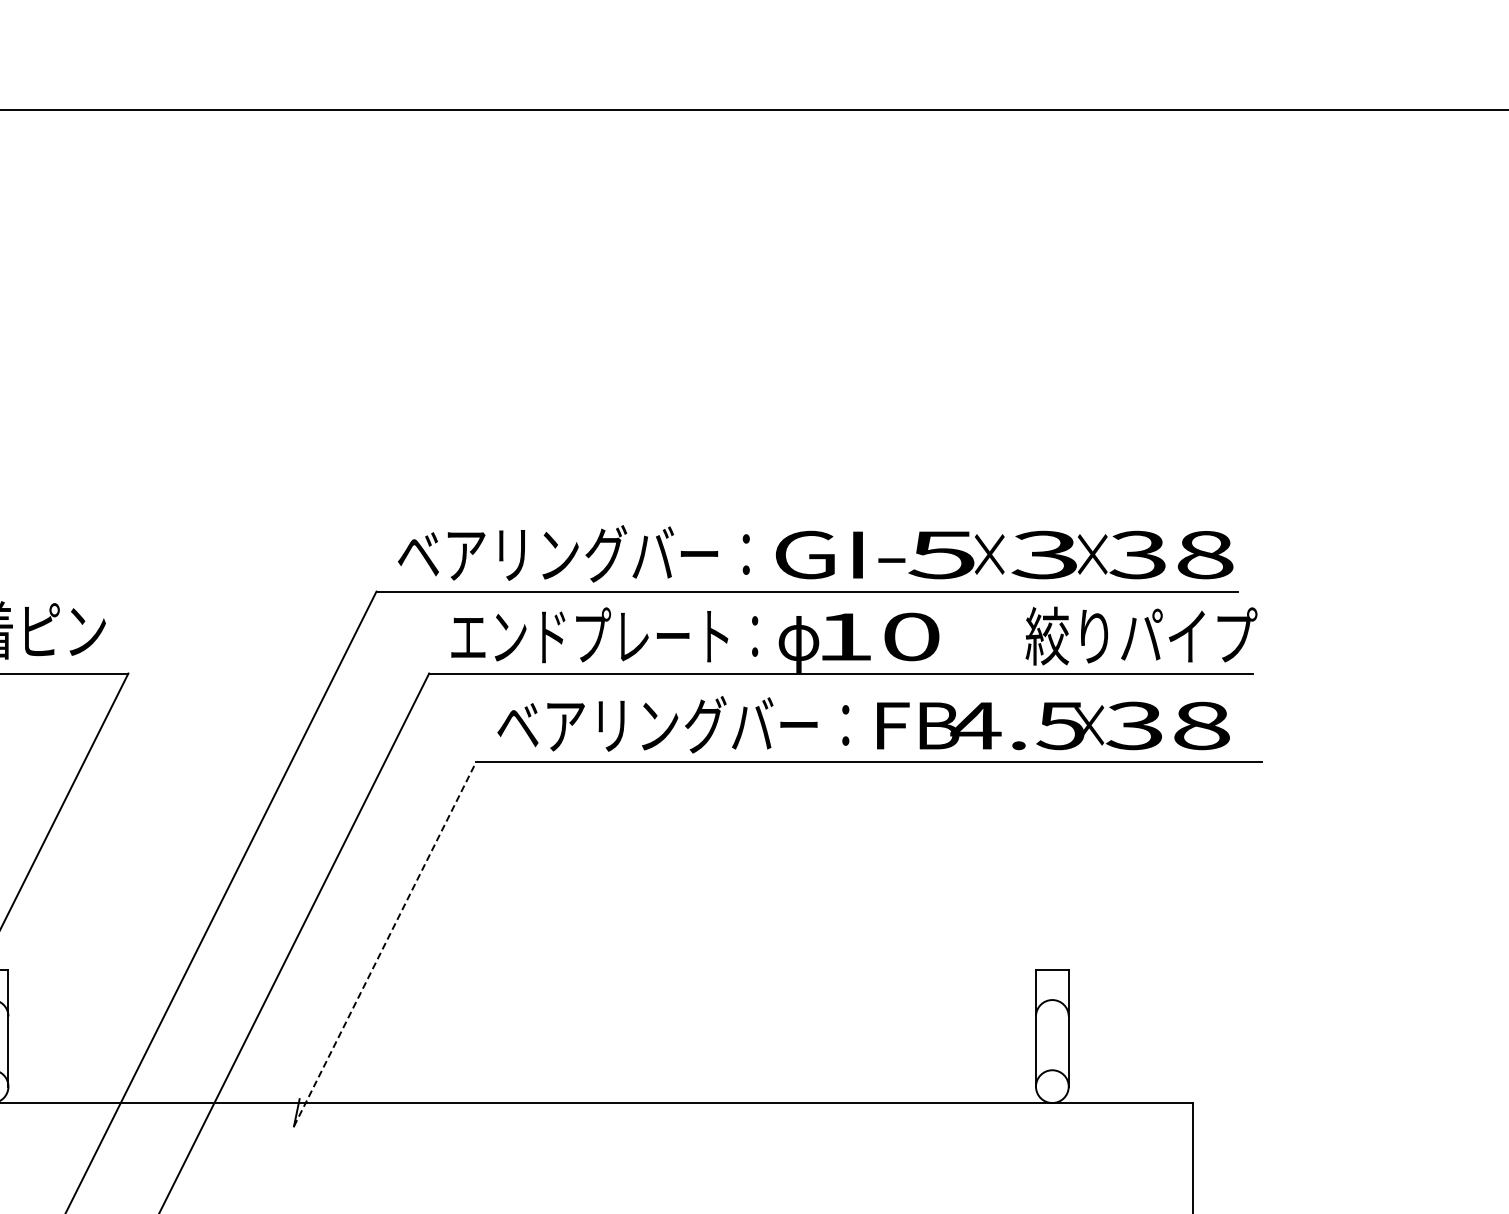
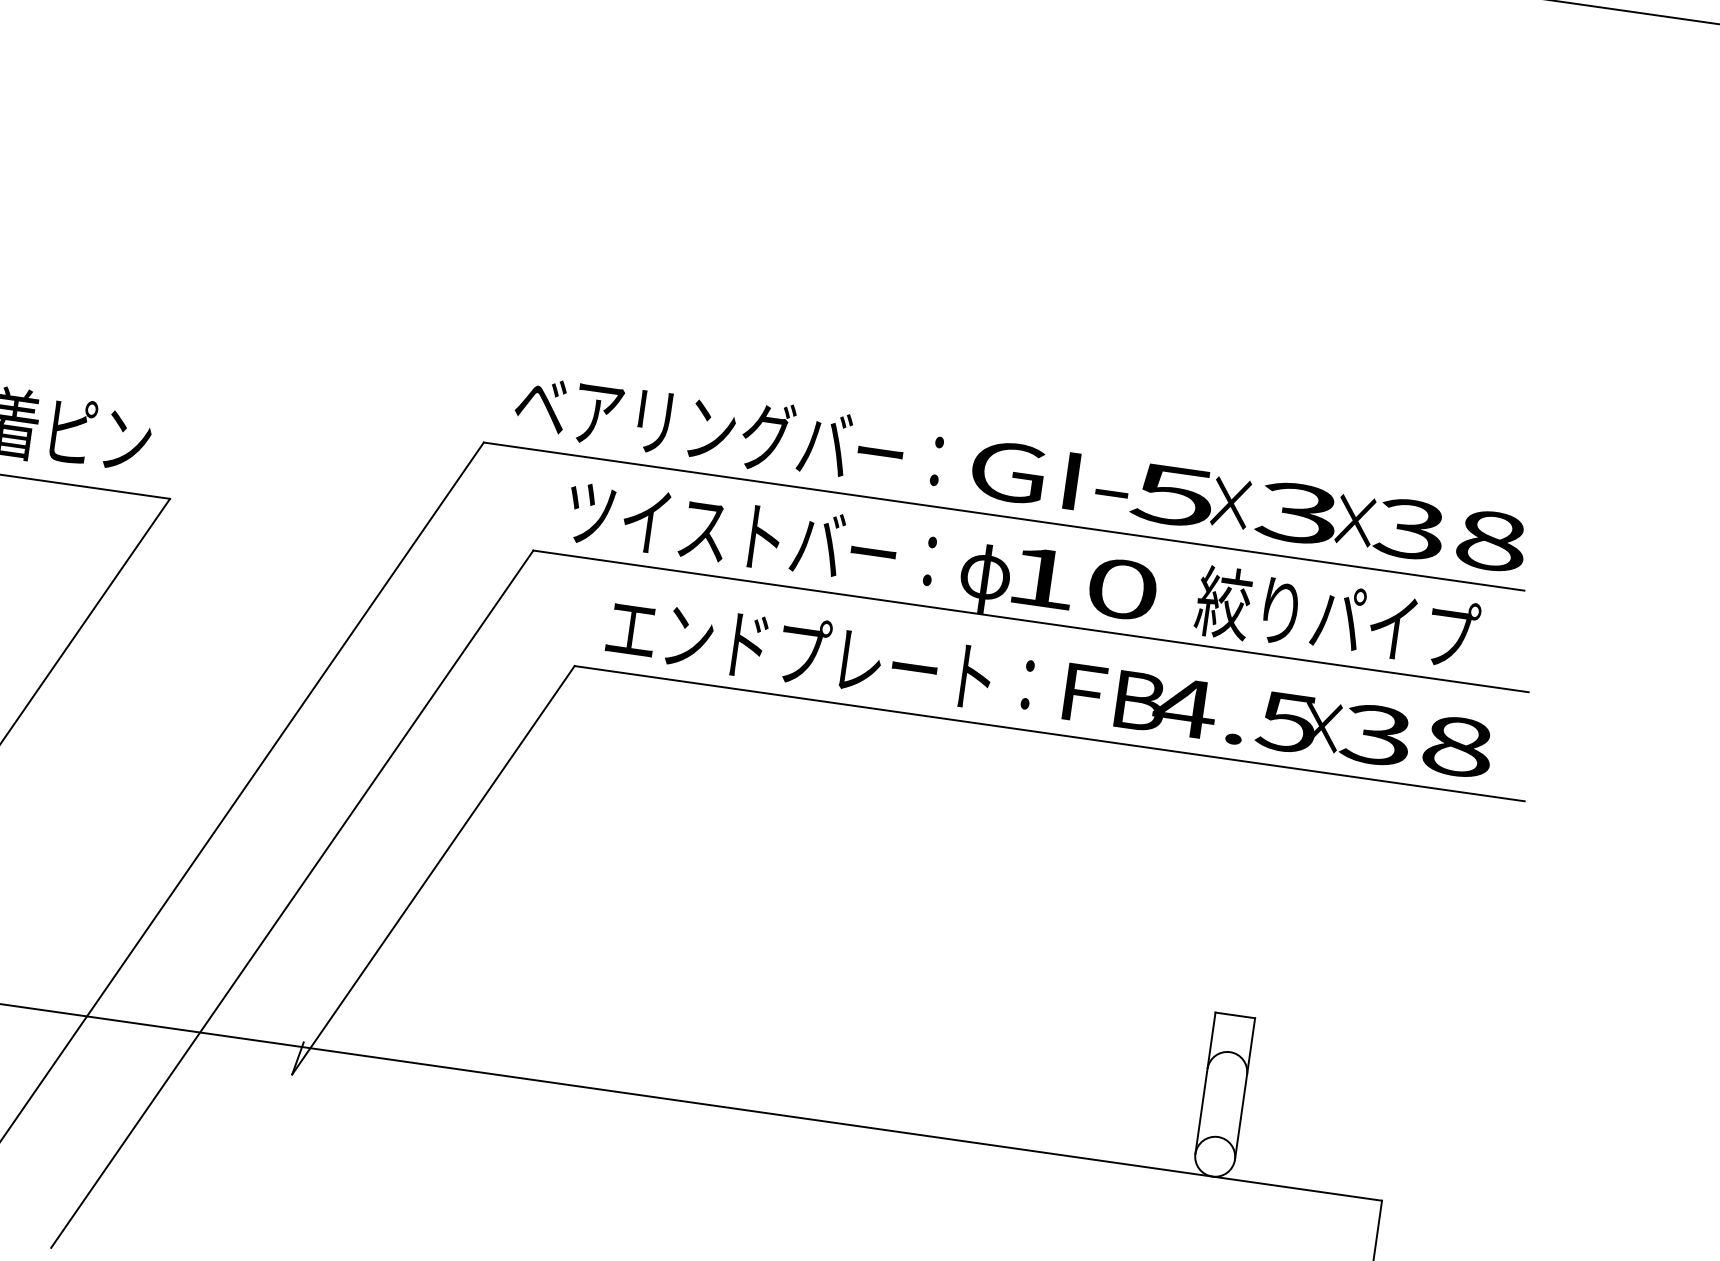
text: (604, 635) -> (751, 534), エンドプレート： -> ツイストバー：
text: (1141, 635) -> (1337, 618), moved
text: (657, 724) -> (800, 651), ベアリングバー： -> エンドプレート：
line: (385, 944) -> (434, 870), dashed -> solid

